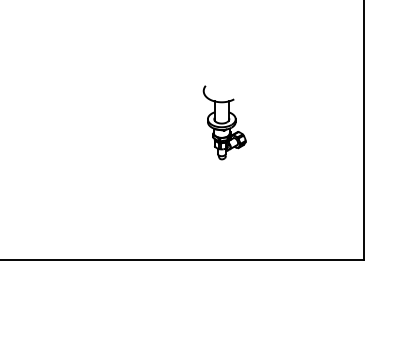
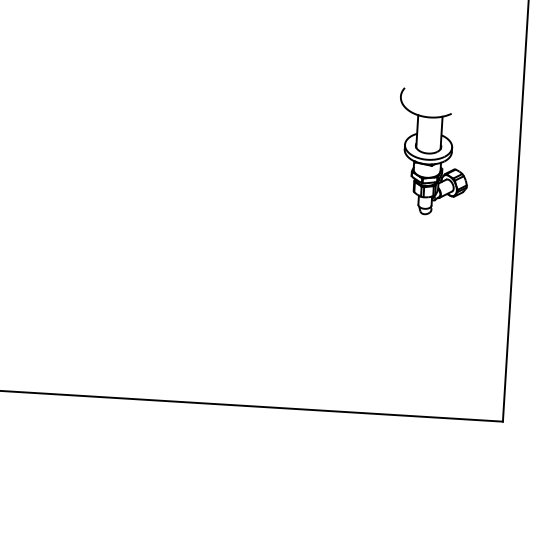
part: (224, 122) -> (432, 151), moved

